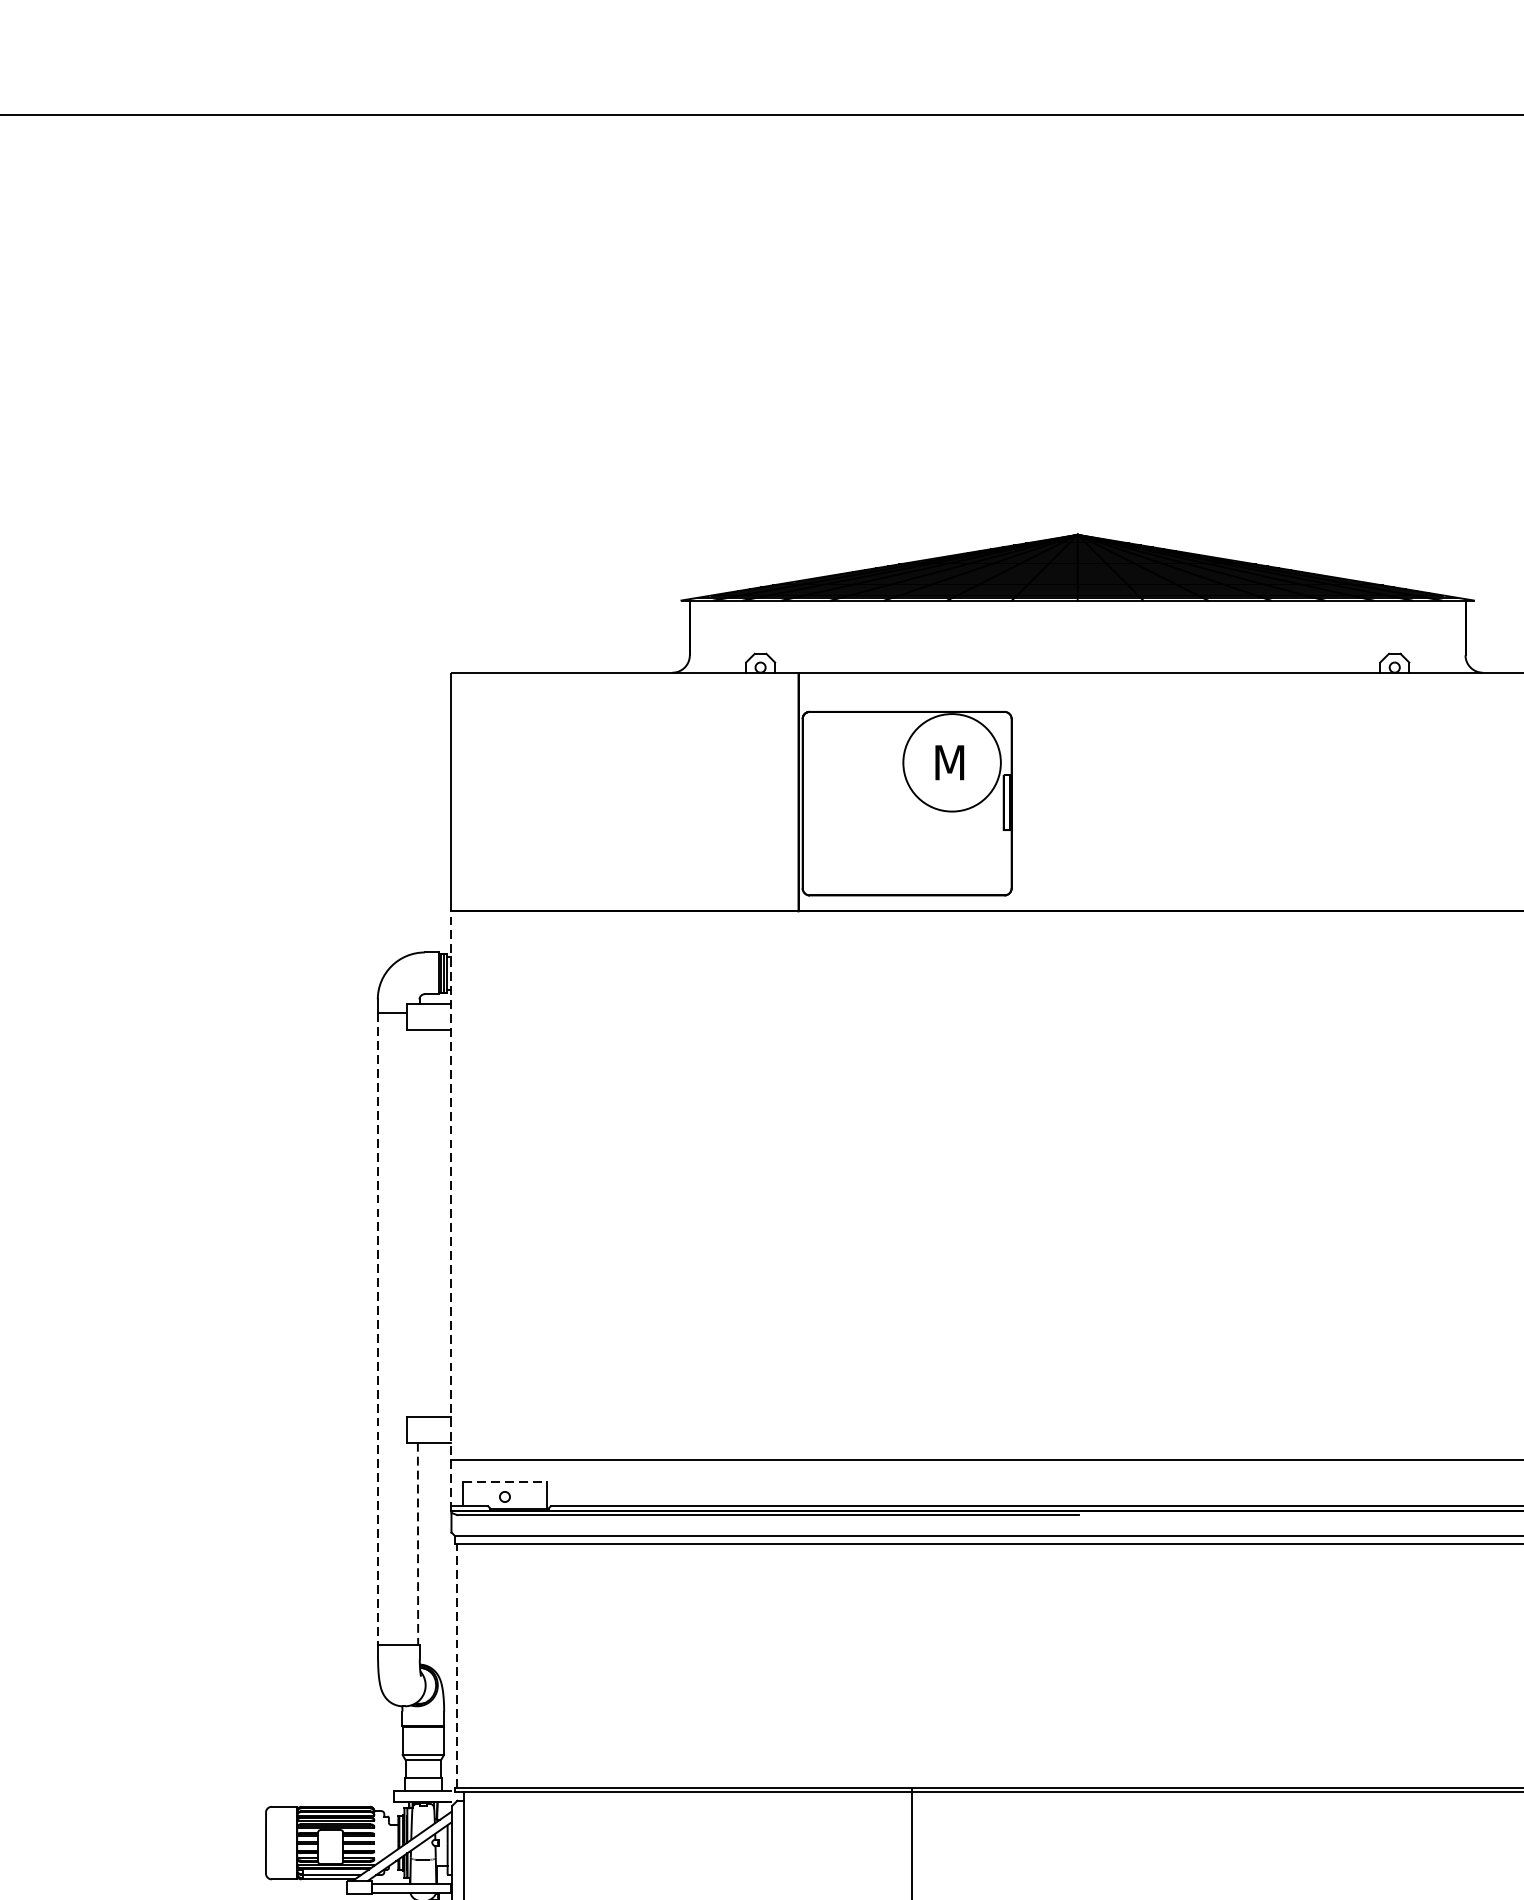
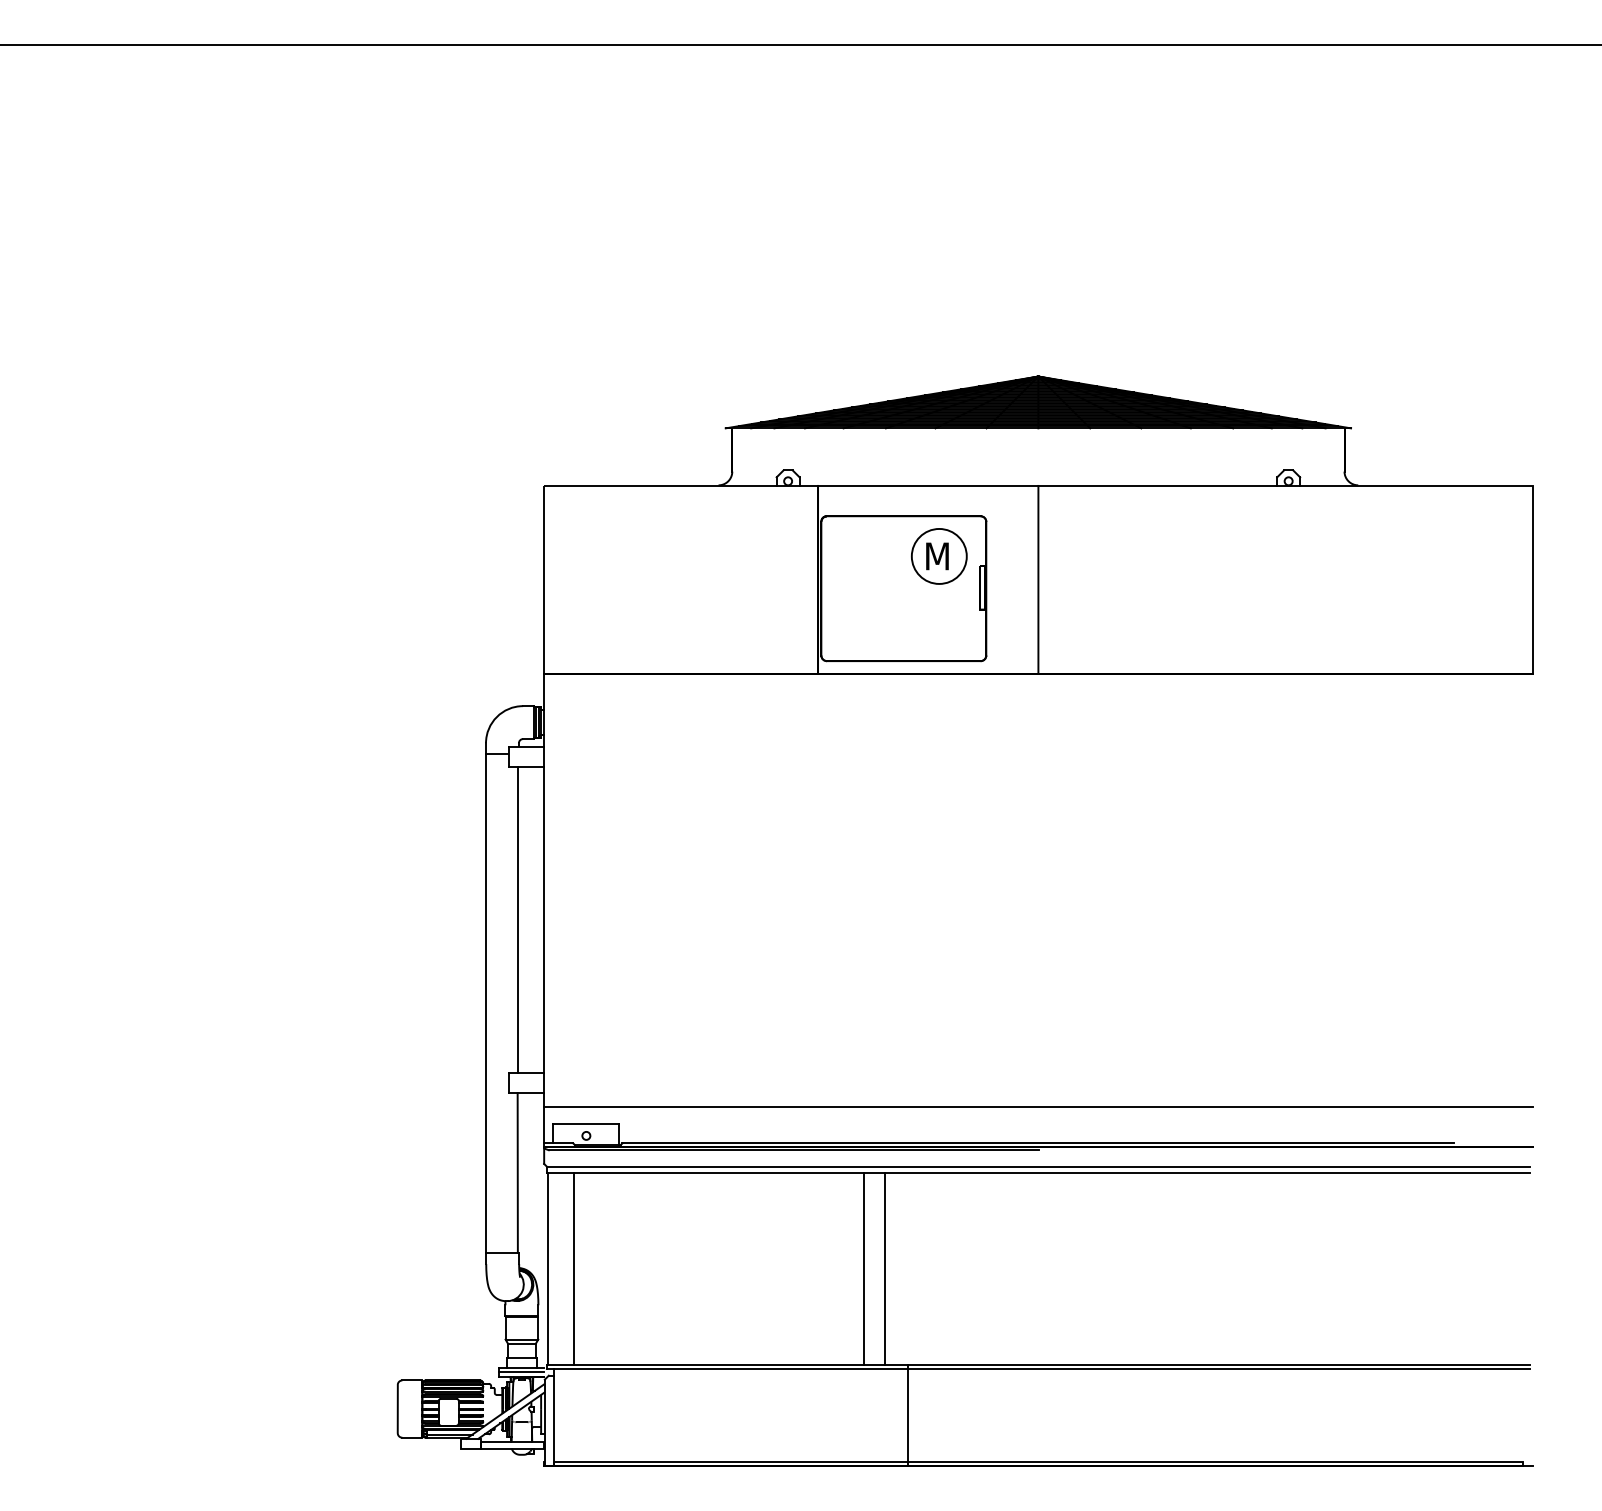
circle: (951, 761) -> (938, 555), size x0.71
line: (1077, 792) -> (1038, 579), added
line: (451, 1211) -> (544, 910), dashed -> solid
line: (417, 1222) -> (517, 919), added
line: (378, 1330) -> (486, 1004), dashed -> solid
line: (505, 1482) -> (586, 1124), dashed -> solid
line: (417, 1544) -> (517, 1173), dashed -> solid
line: (456, 1664) -> (548, 1268), dashed -> solid
line: (489, 1666) -> (574, 1269), added
line: (856, 1666) -> (863, 1269), added
line: (883, 1666) -> (885, 1269), added
line: (422, 1796) -> (521, 1372), added

